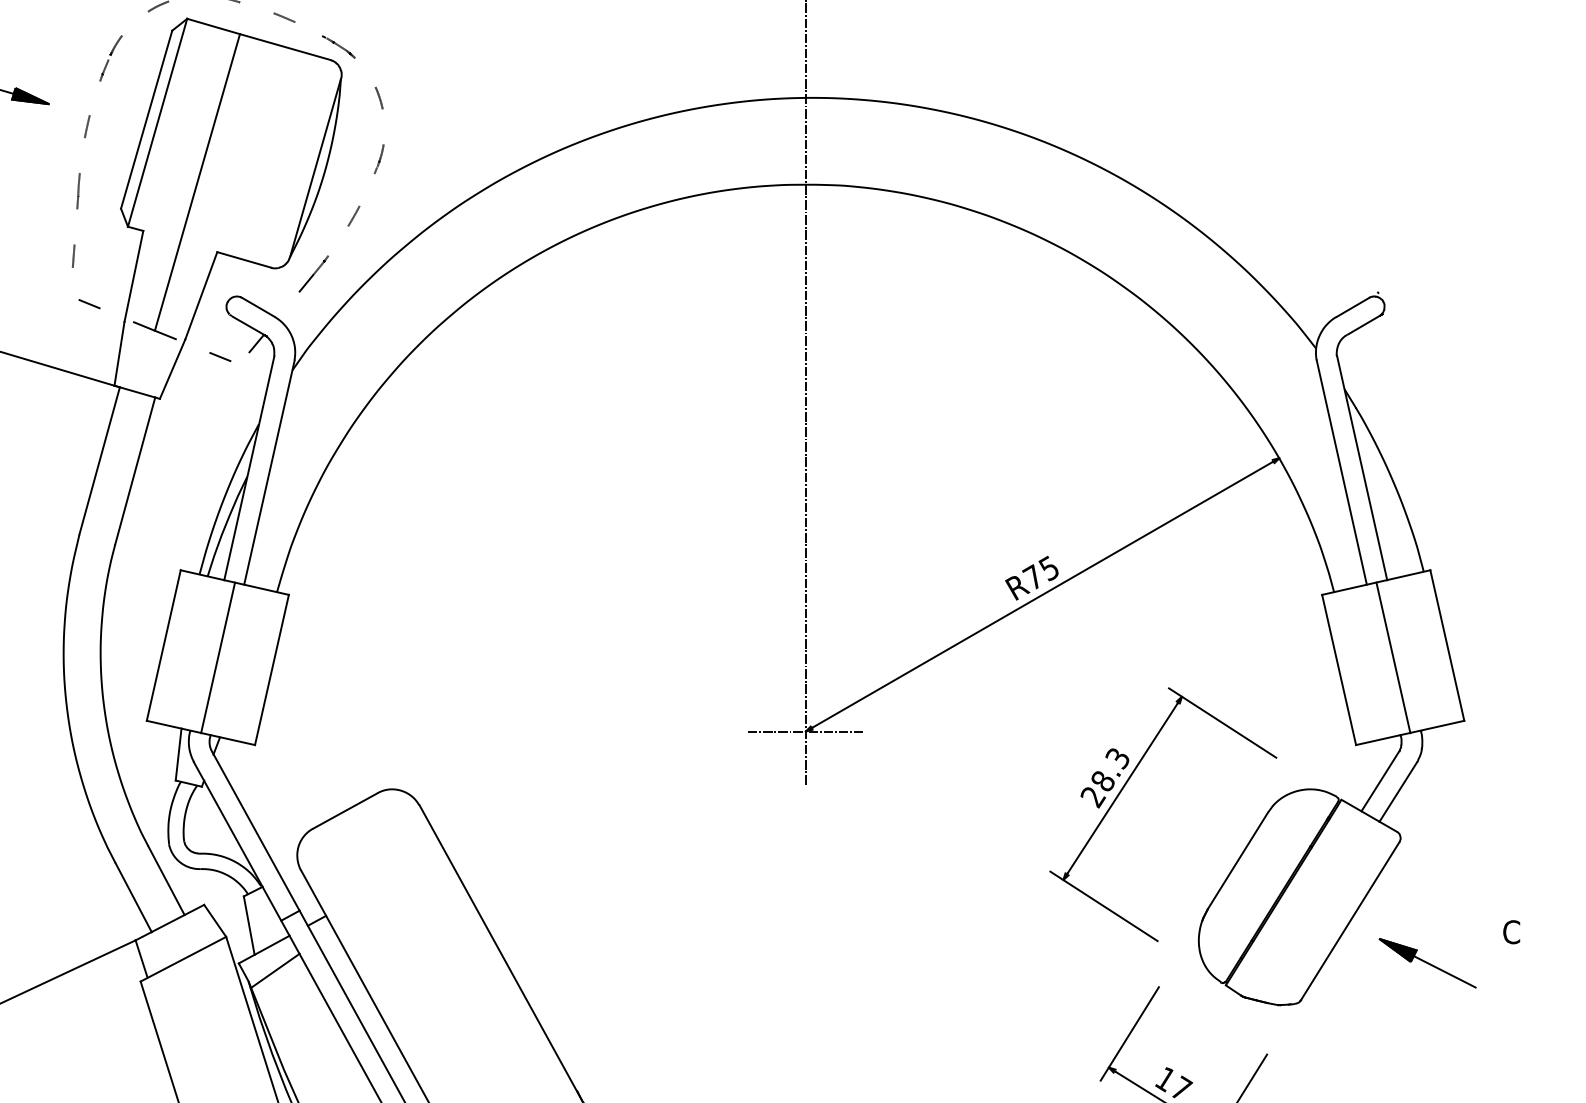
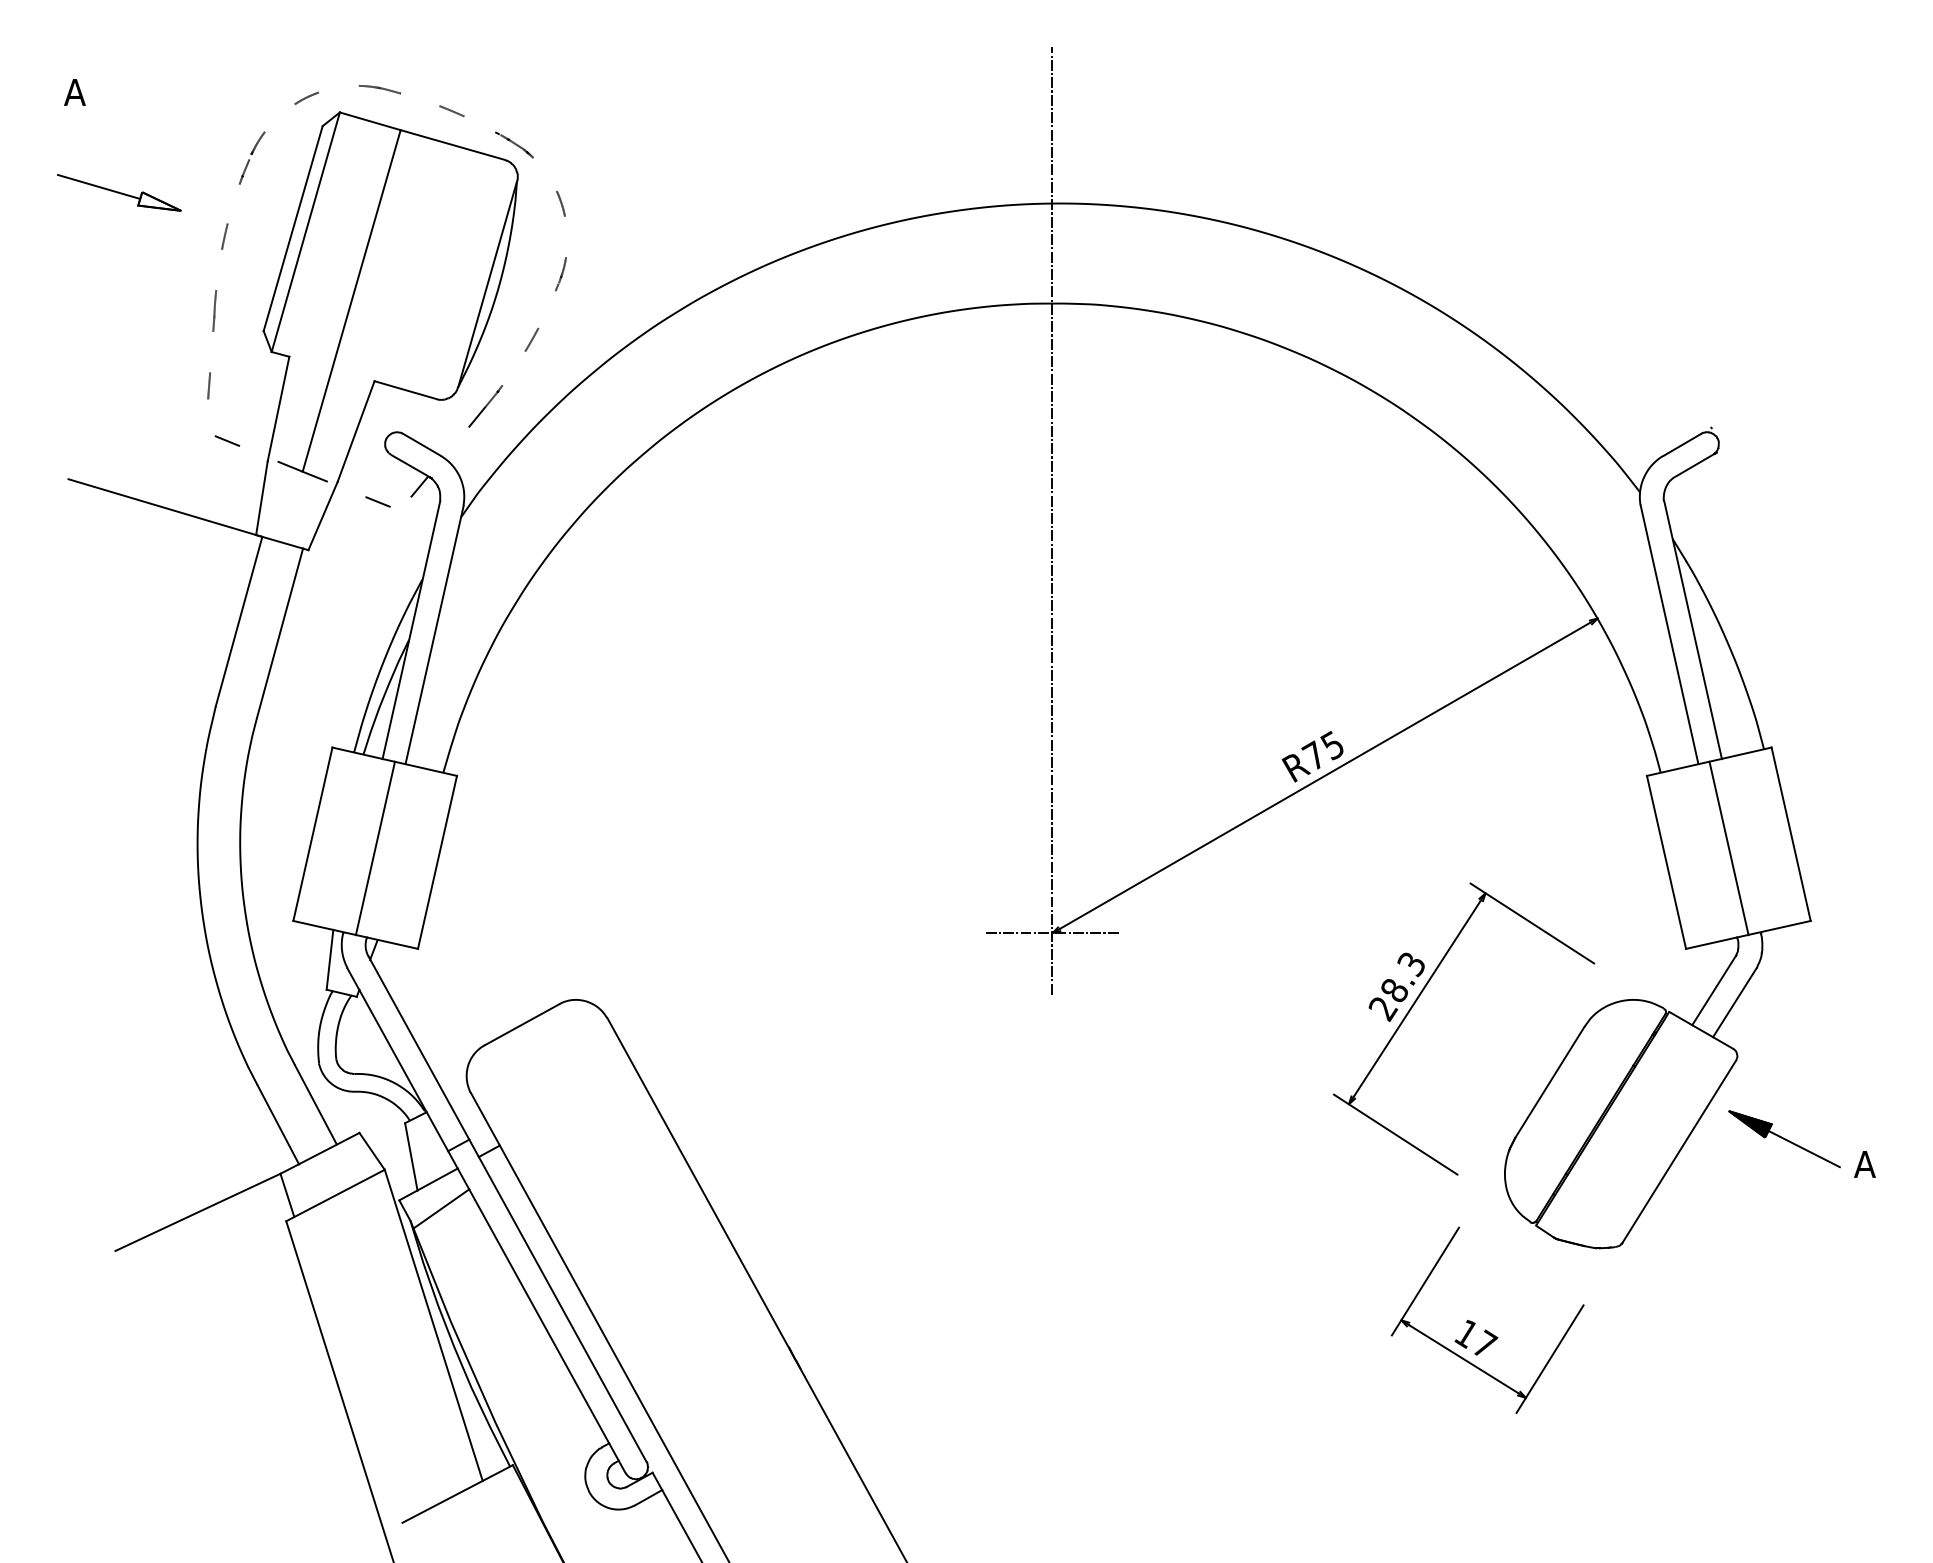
fill: (30, 96) -> (159, 201), removed
text: (1511, 932) -> (1864, 1164), C -> A
part: (1427, 963) -> (1784, 1139), moved

